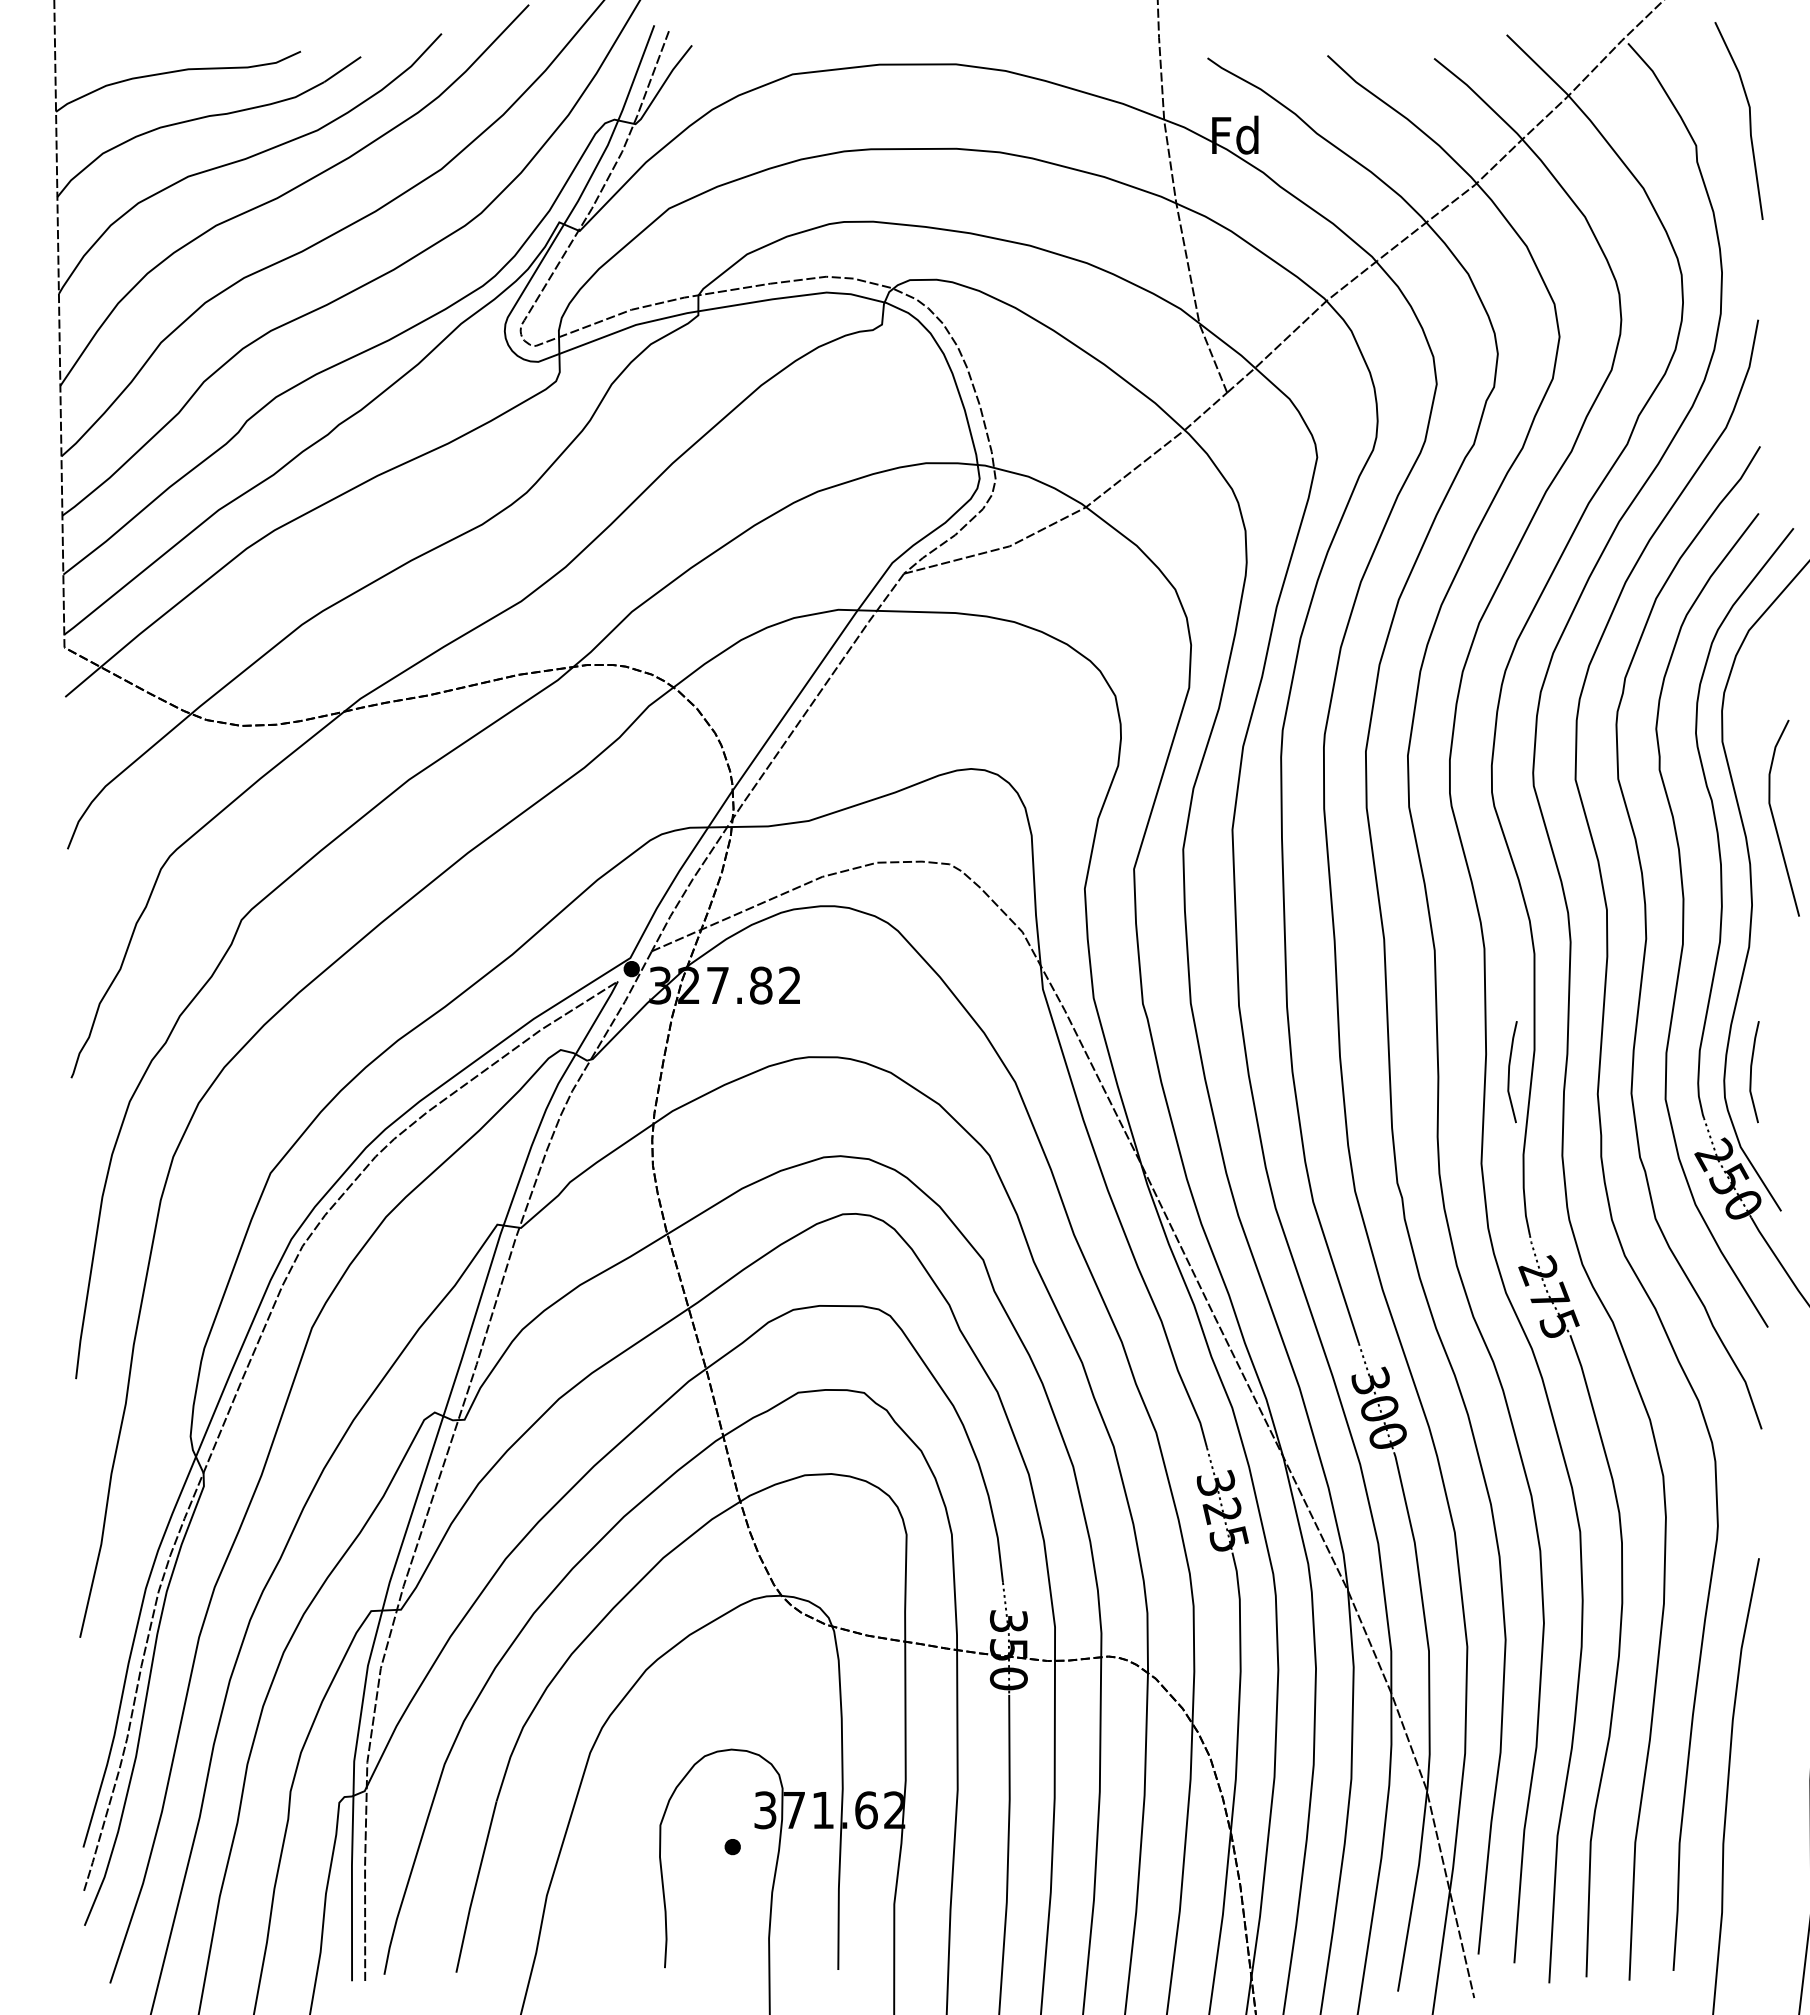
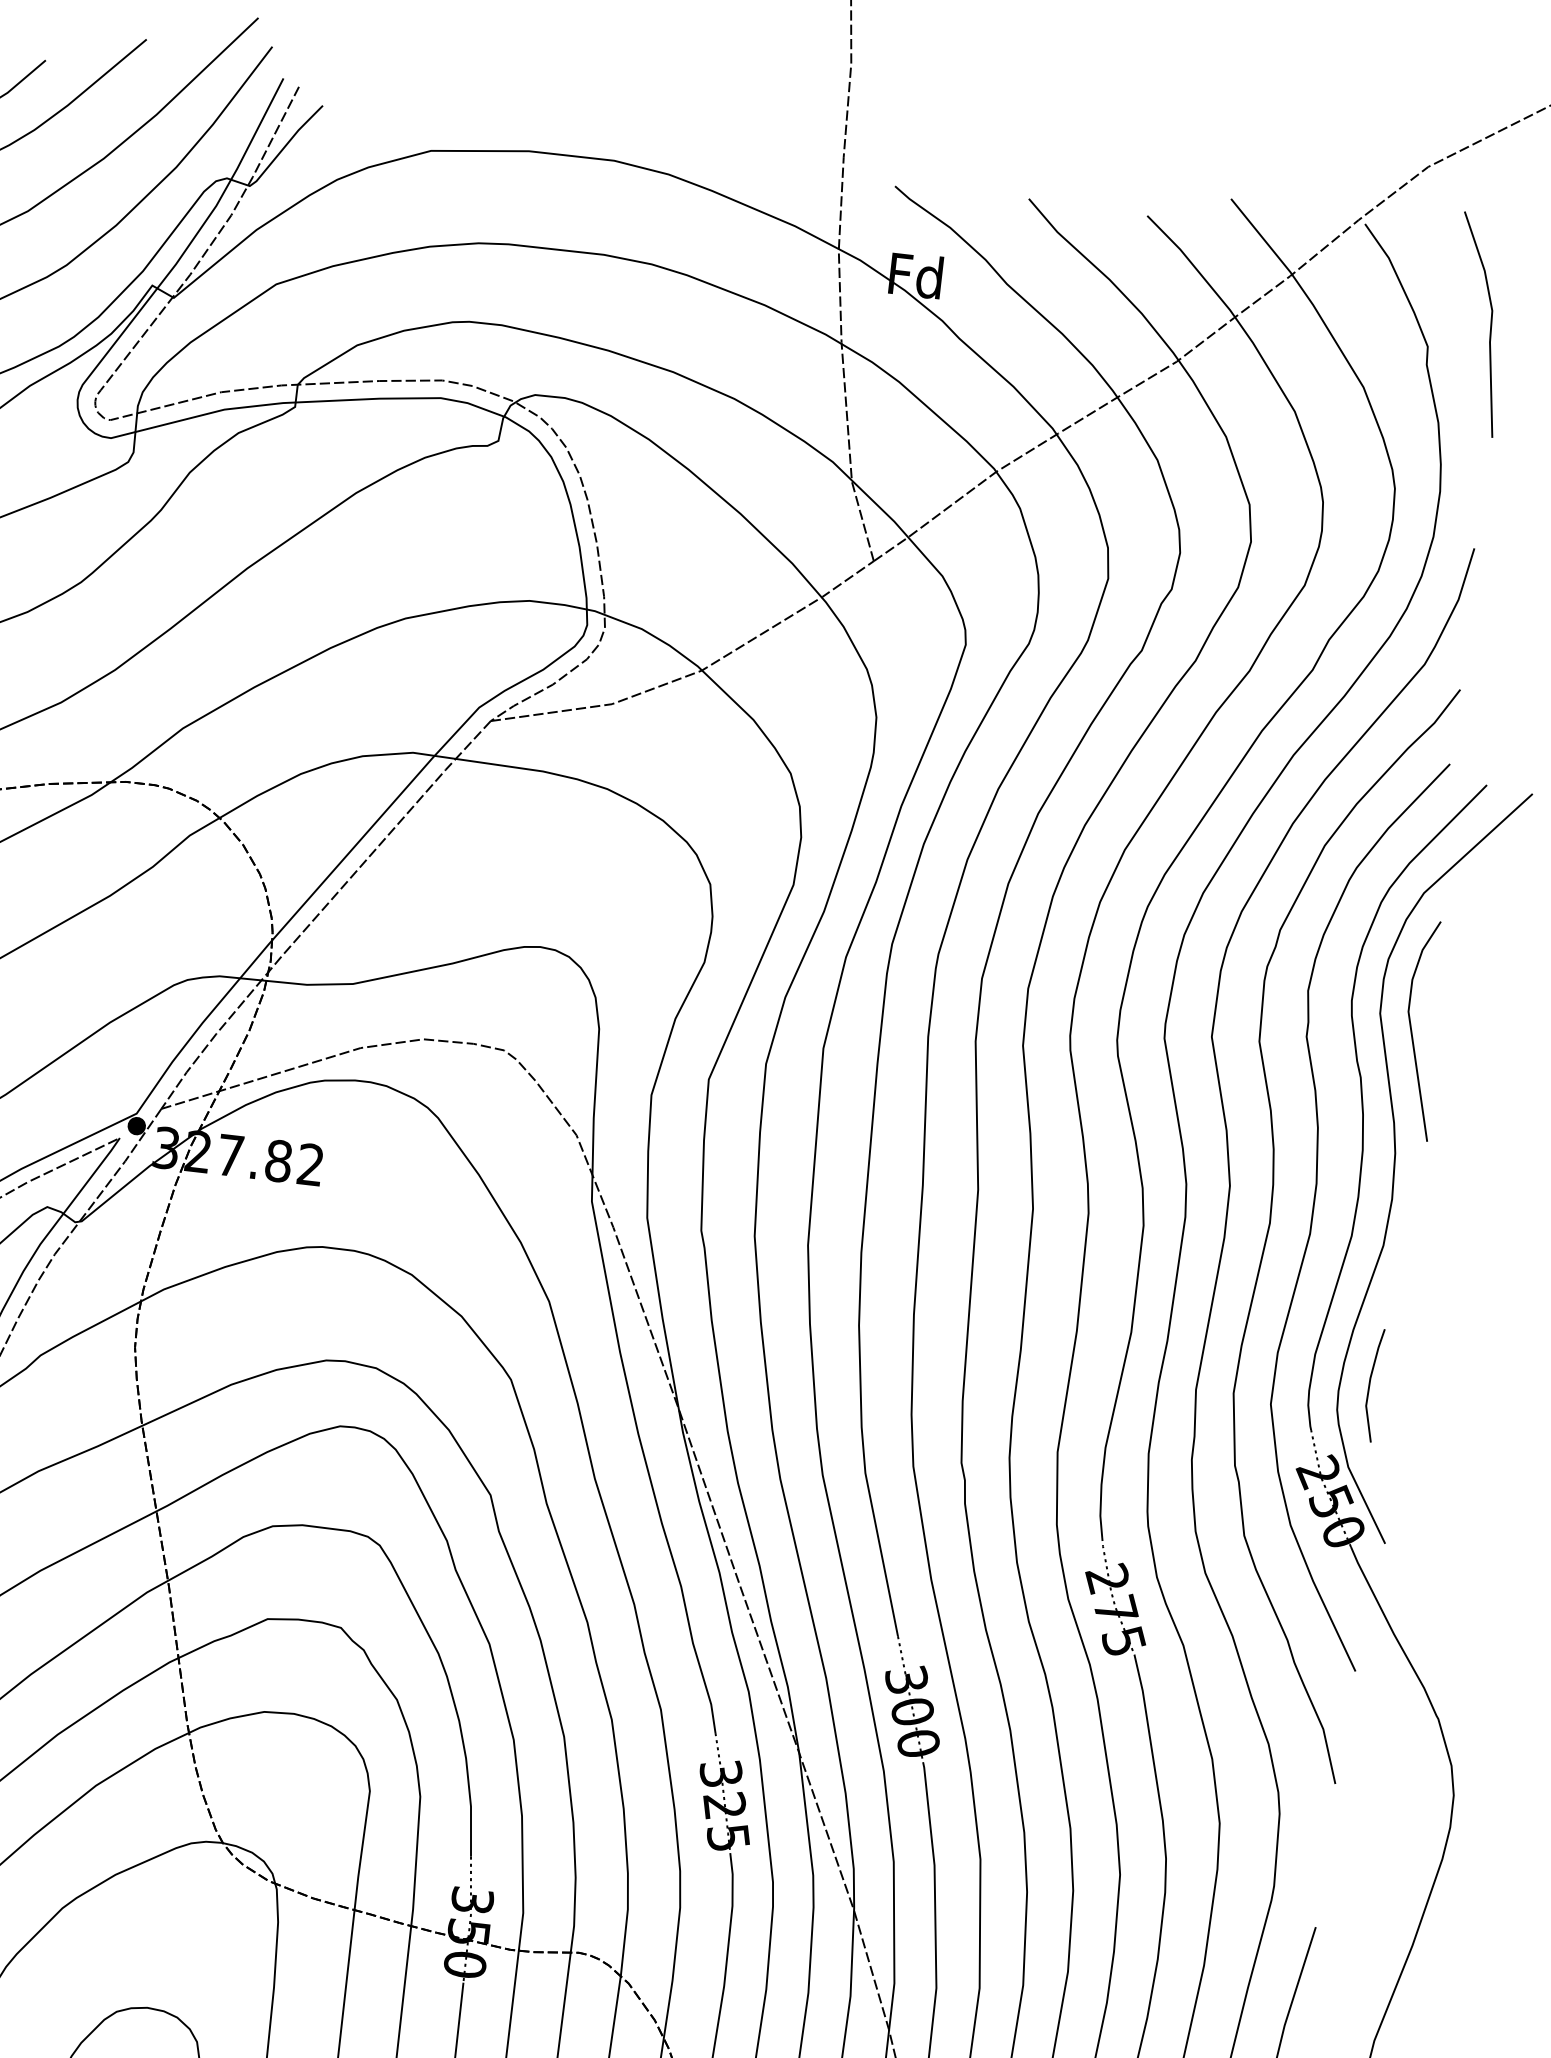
line: (1775, 821) -> (1412, 1032), moved
line: (1509, 1072) -> (1100, 1354), removed

